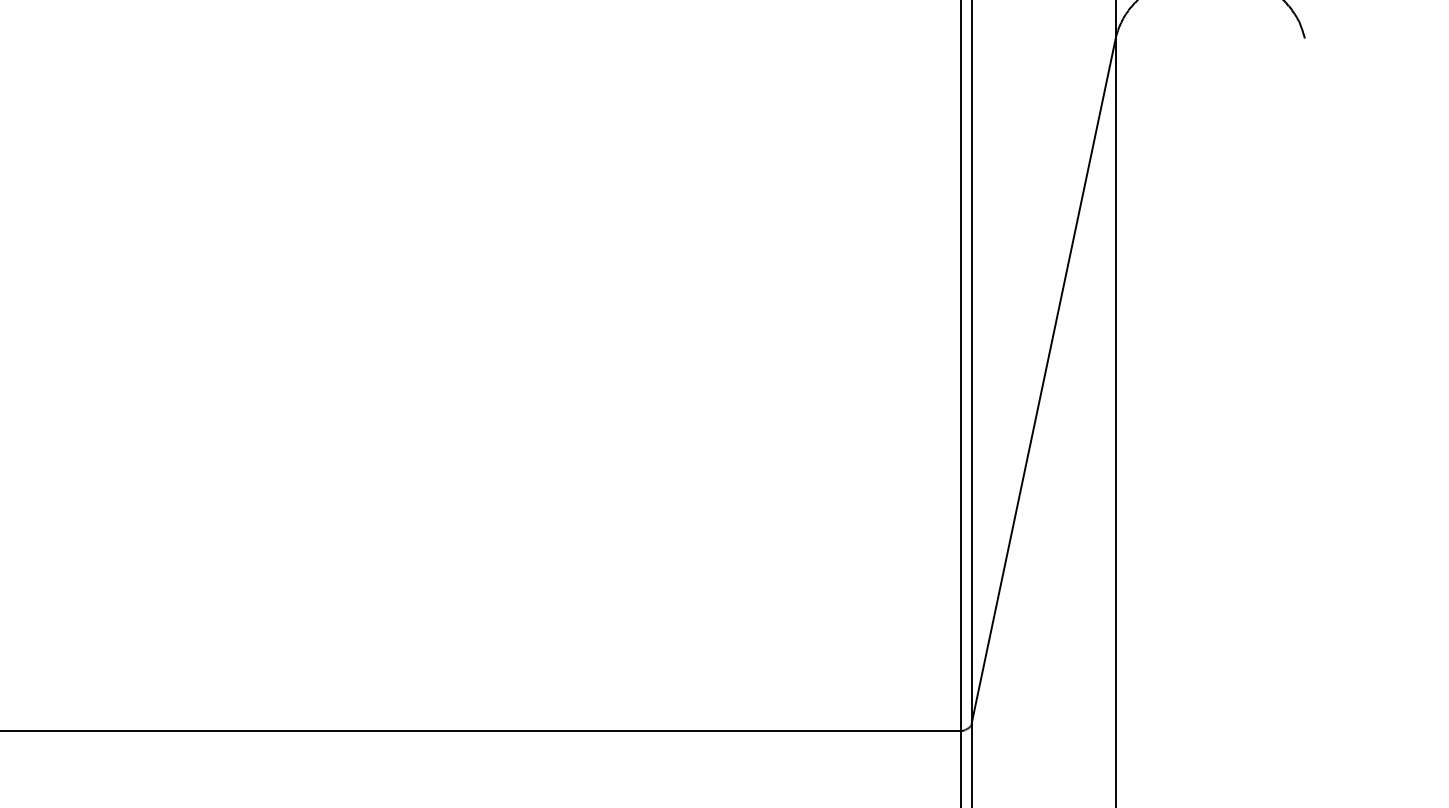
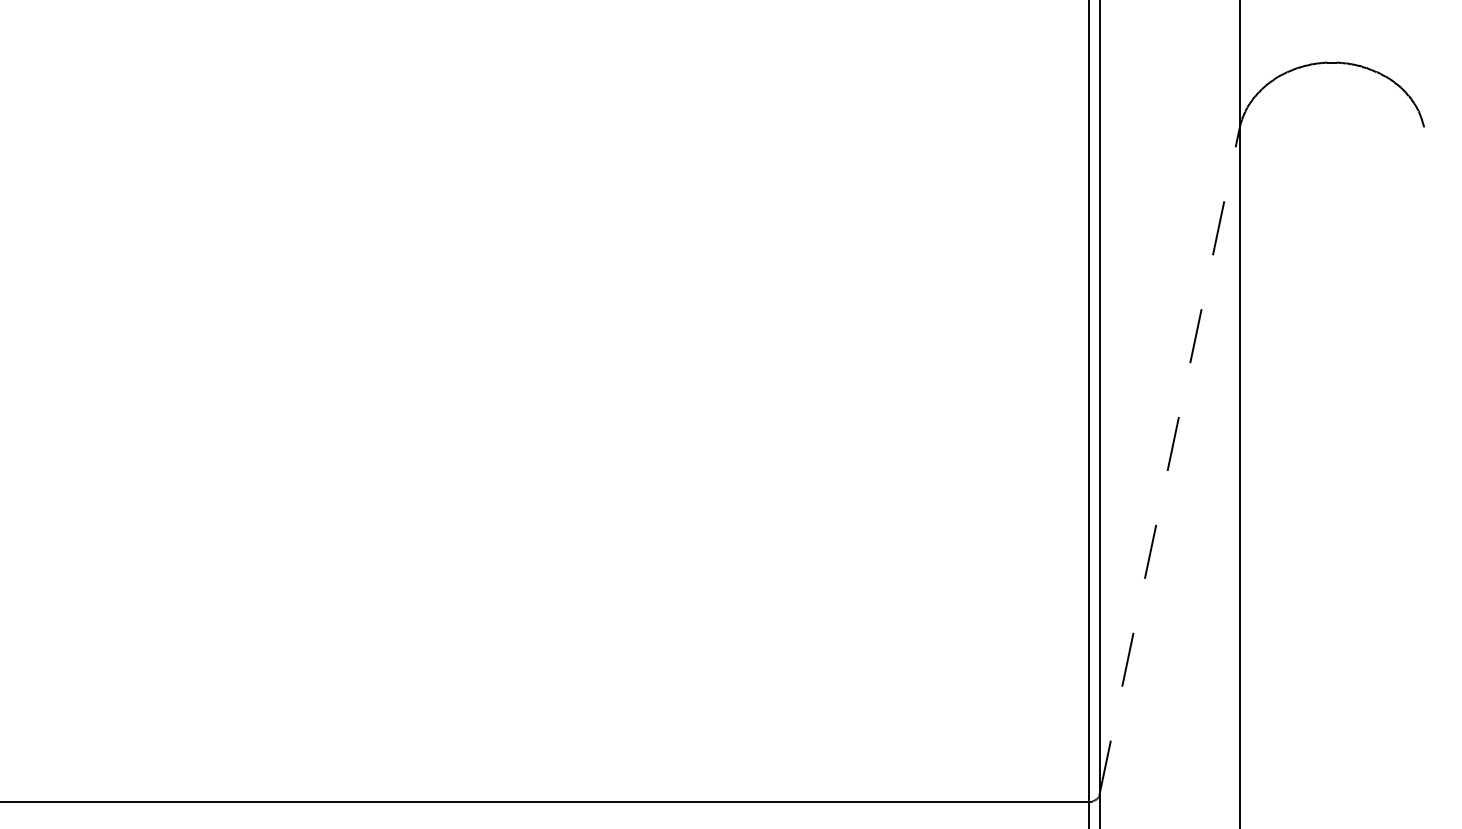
line: (1043, 381) -> (1169, 461), solid -> dashed

